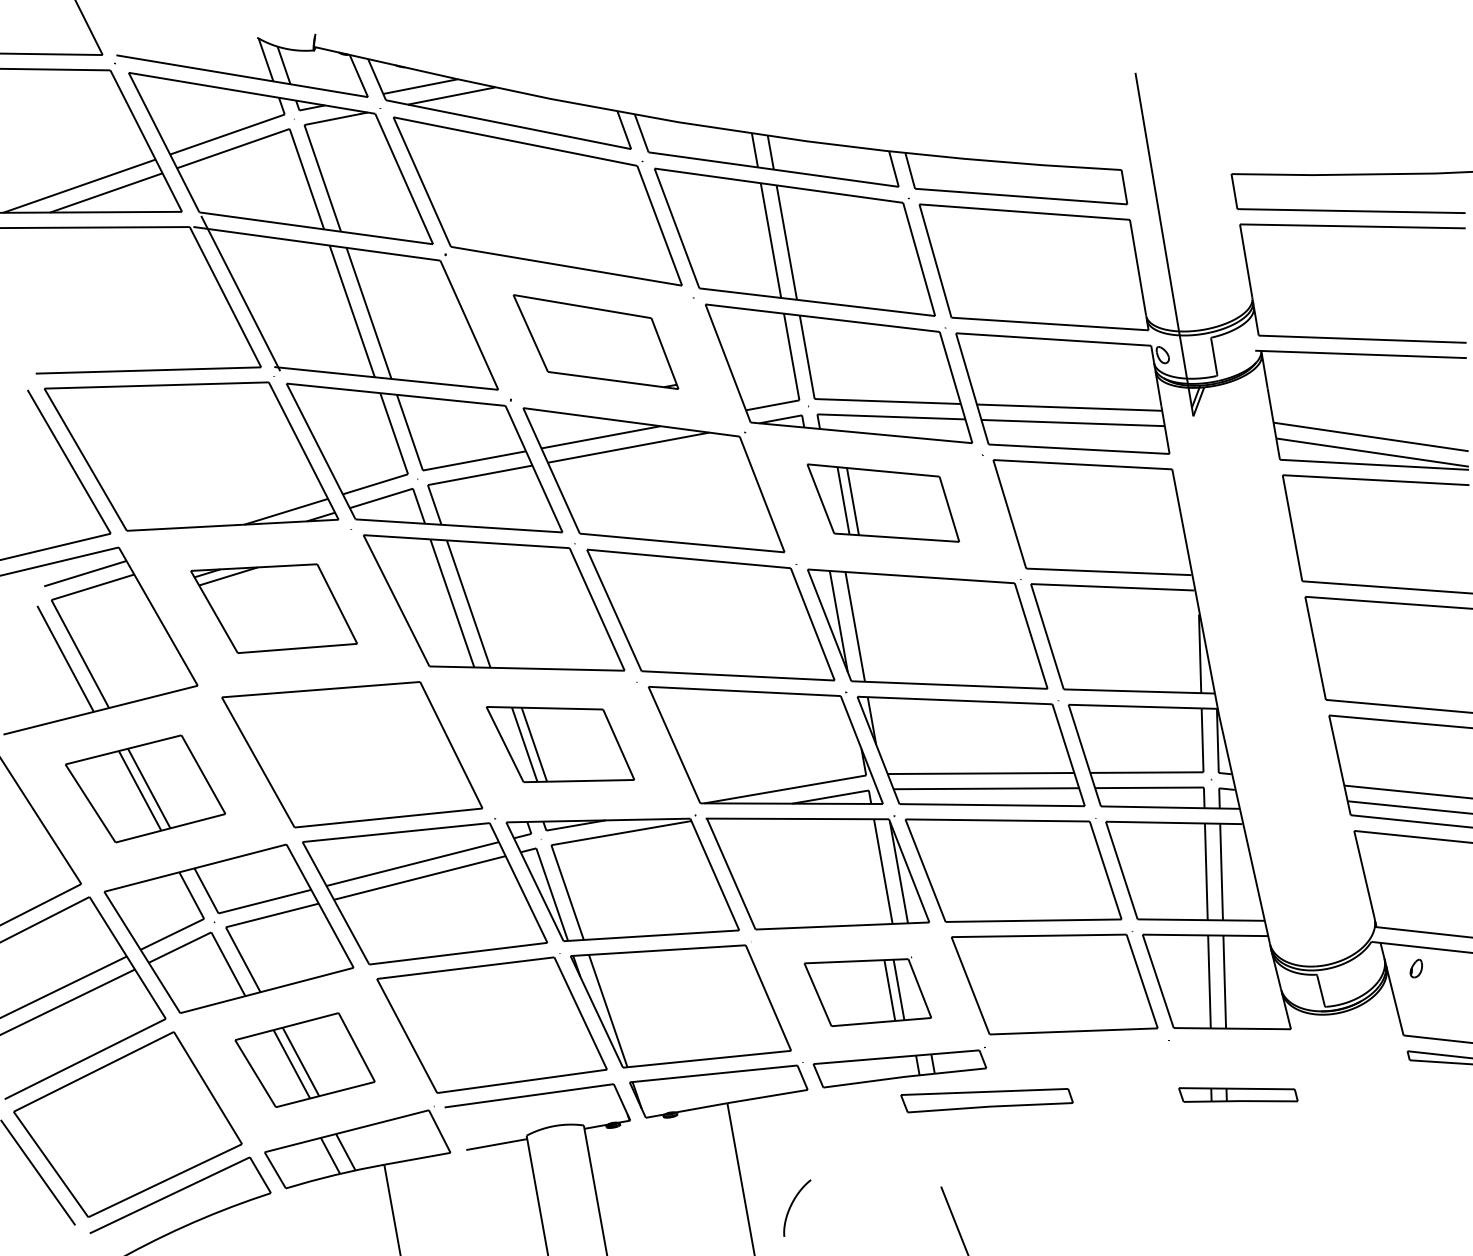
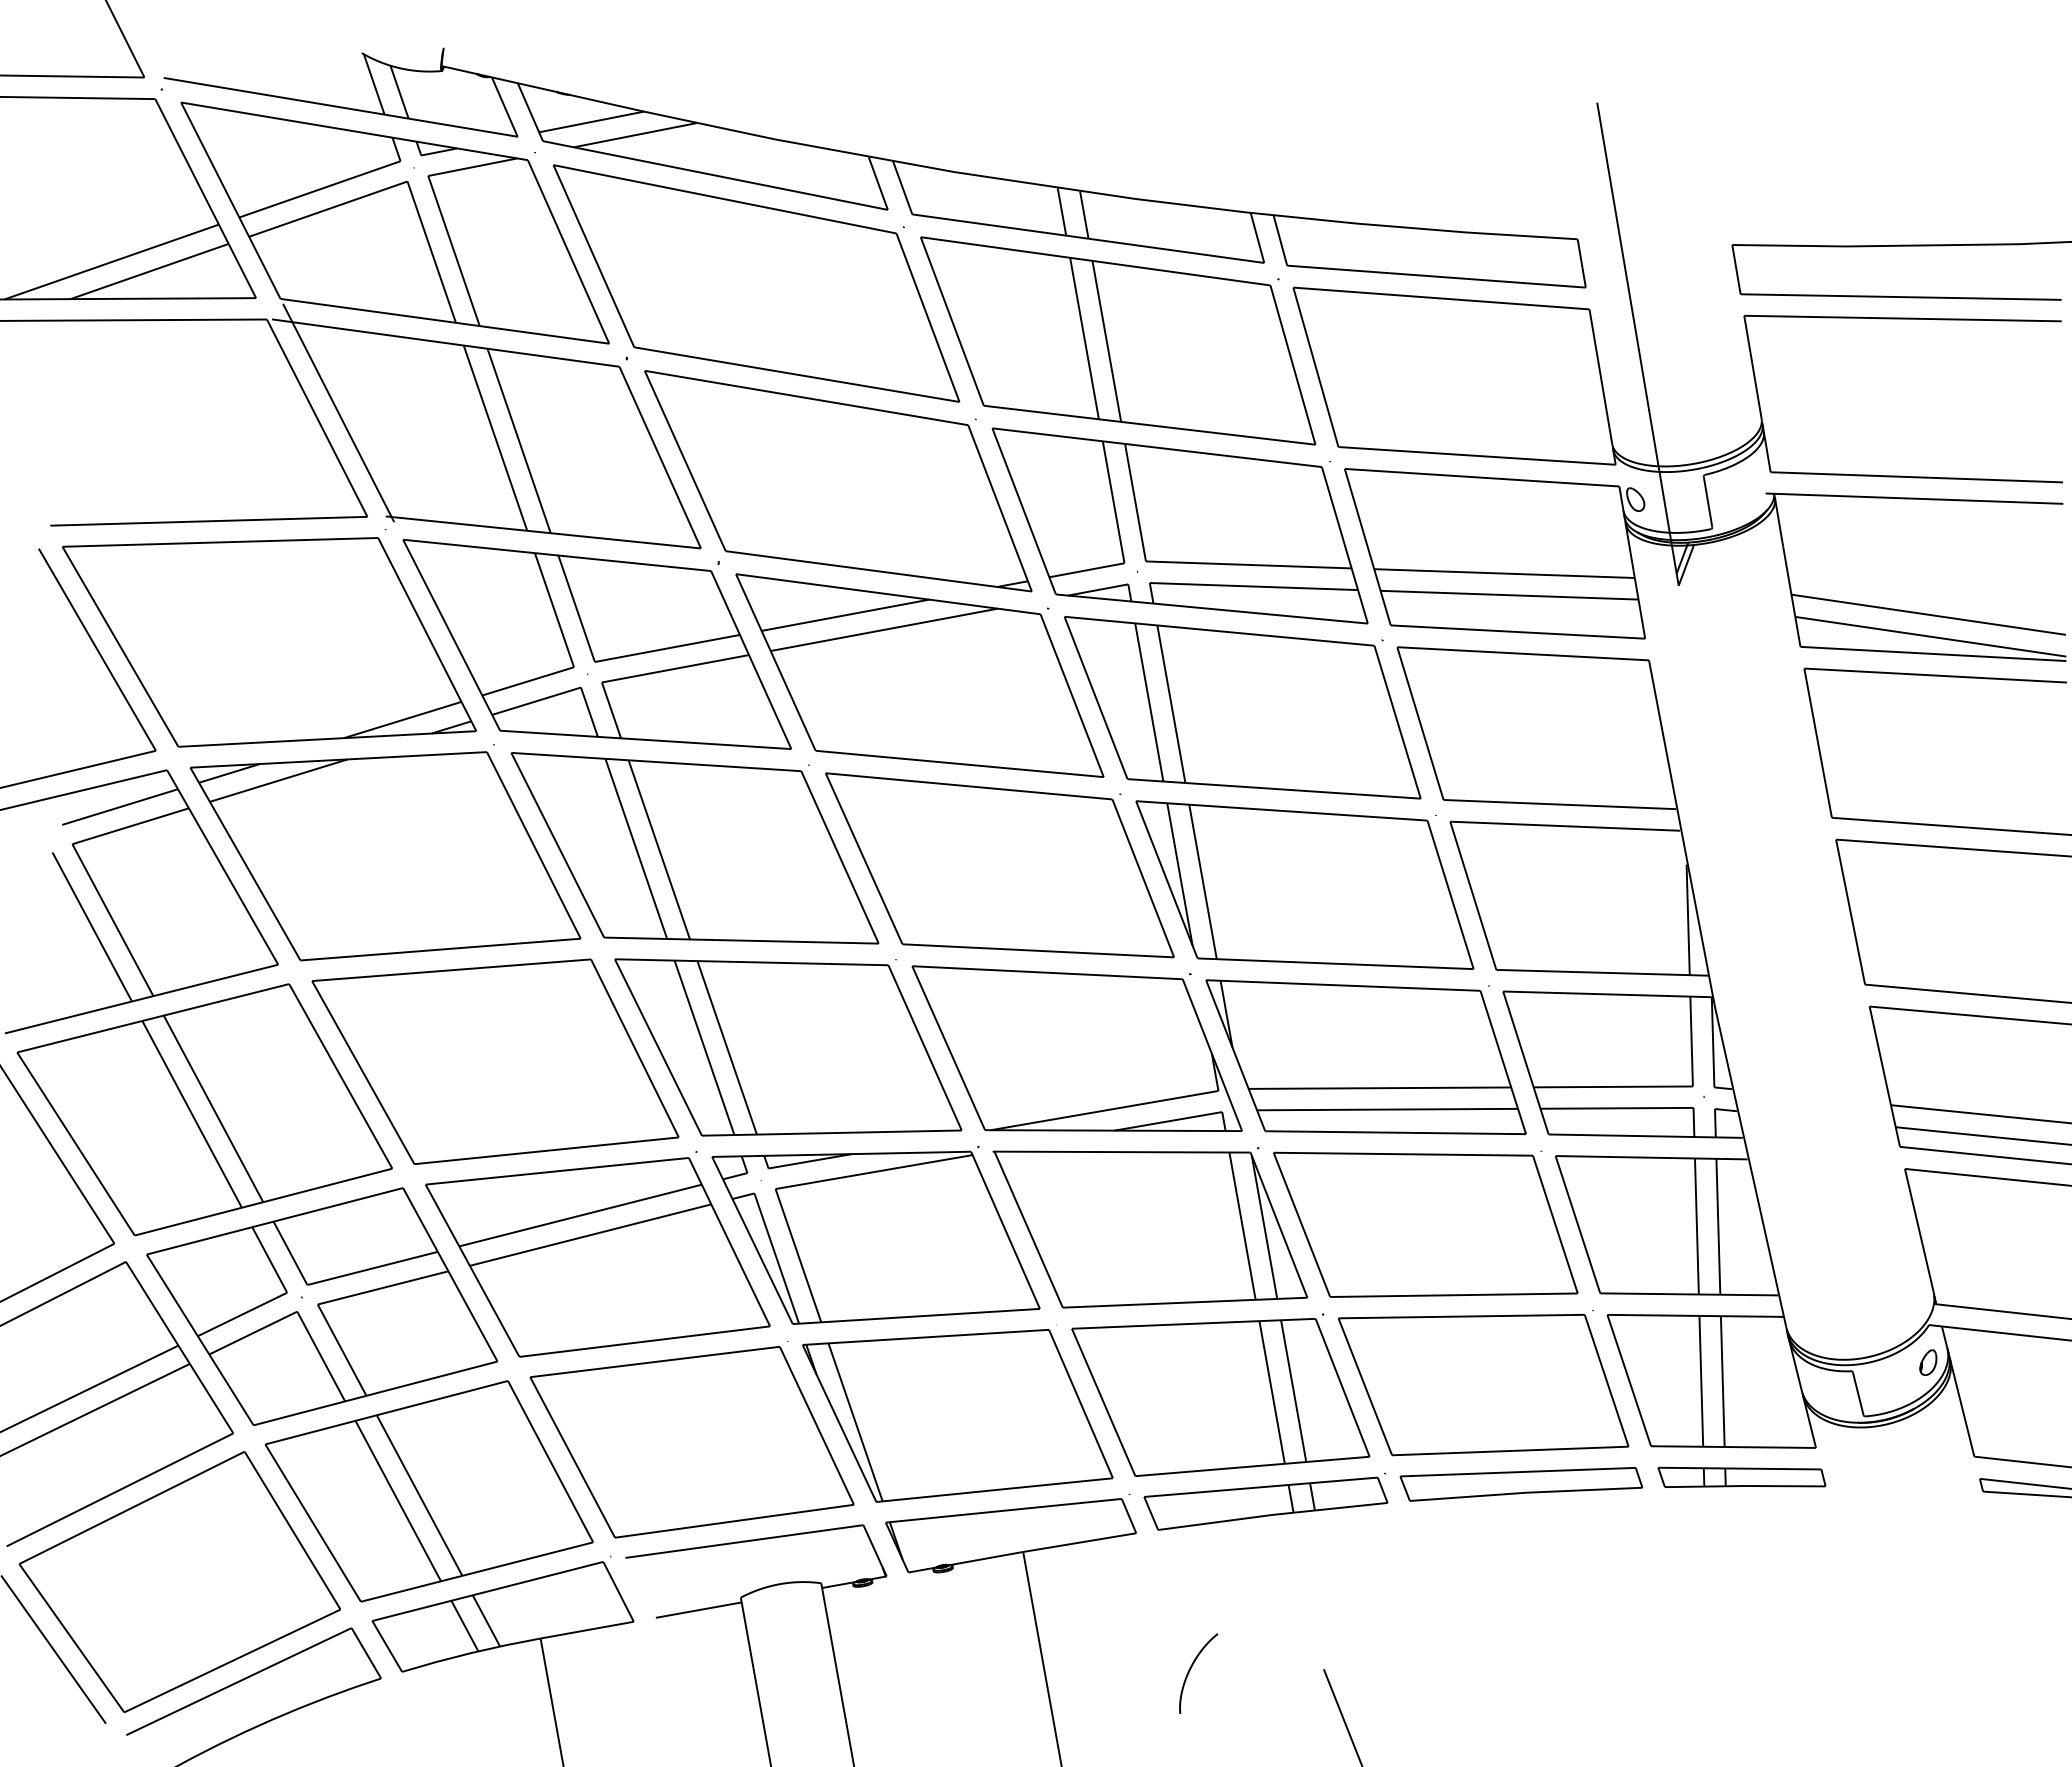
part: (596, 342) -> (838, 481), size x1.67
part: (883, 502) -> (1242, 707), size x1.67
part: (274, 608) -> (385, 856), size x1.67
part: (560, 744) -> (788, 1047), size x1.67
part: (145, 788) -> (204, 1109), size x1.67
part: (1416, 968) -> (1928, 1362), moved
part: (867, 991) -> (1220, 1394), size x1.67
part: (304, 1060) -> (428, 1491), size x1.67
part: (1238, 1094) -> (1741, 1476), moved
part: (987, 1100) -> (1521, 1484), moved
curve: (791, 1205) -> (1190, 1670), moved

